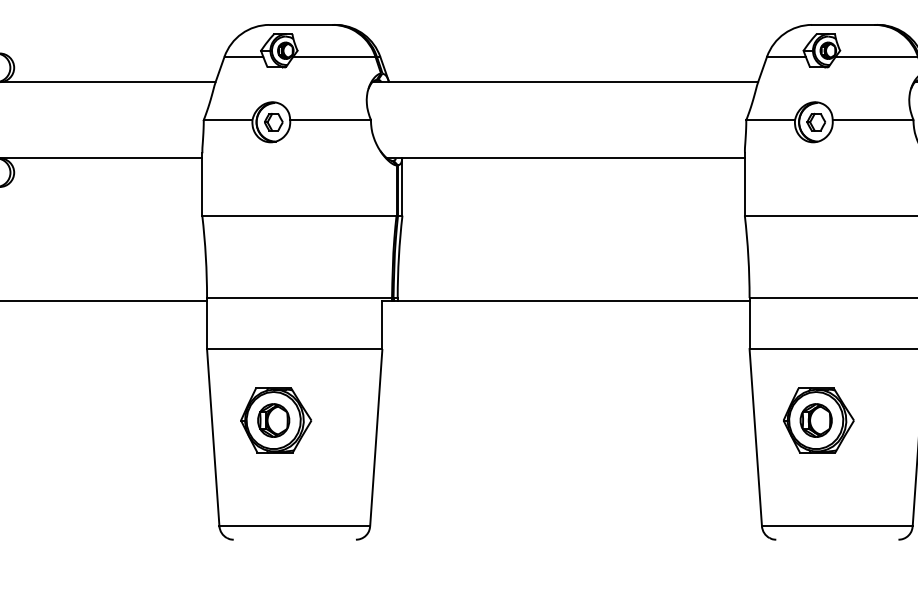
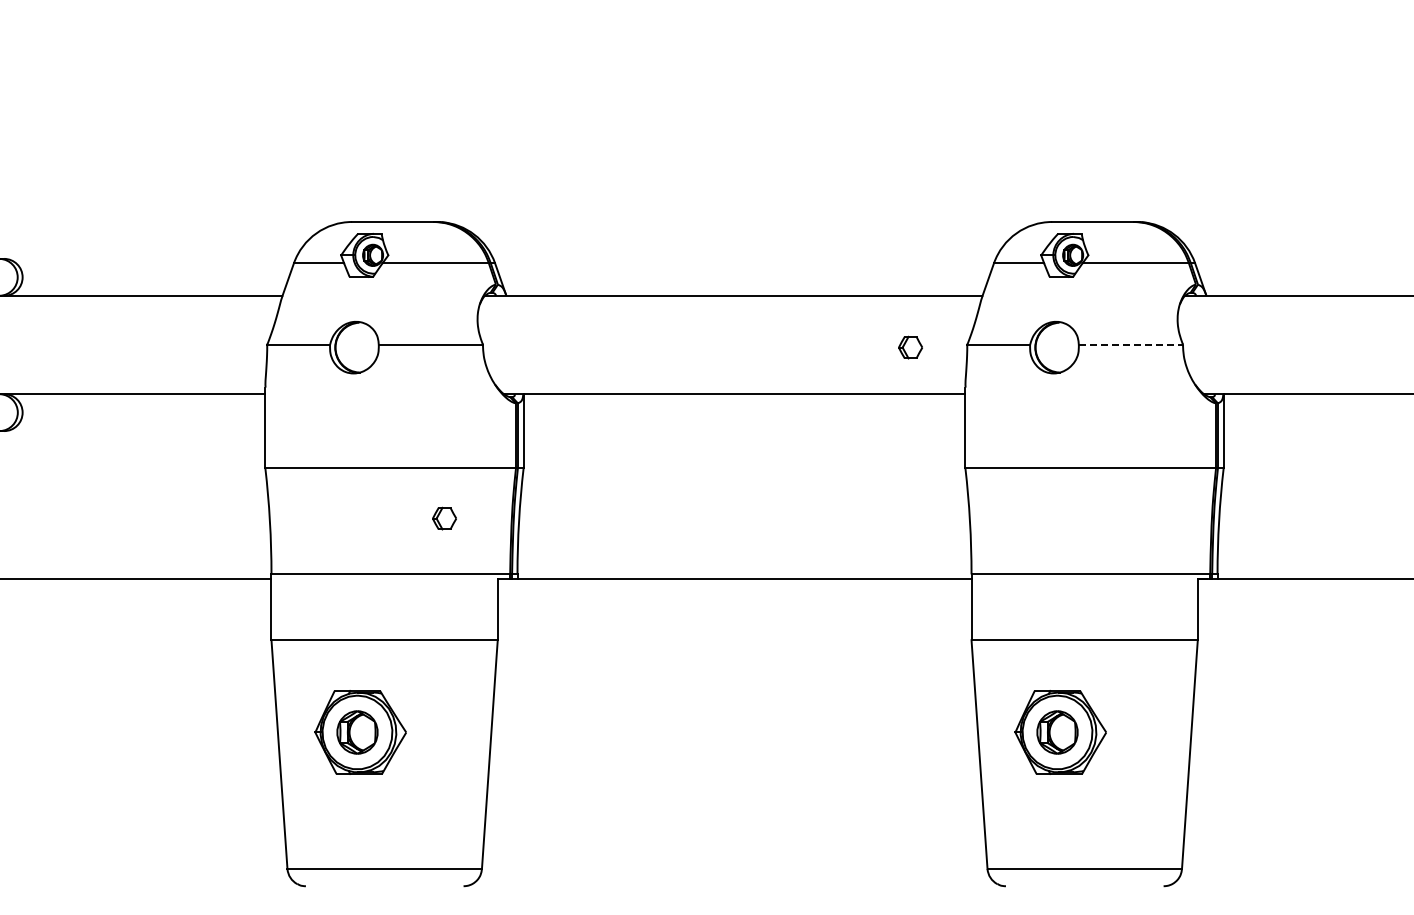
line: (873, 120) -> (1131, 345), solid -> dashed
part: (273, 122) -> (444, 518), moved
part: (816, 122) -> (910, 347), moved

